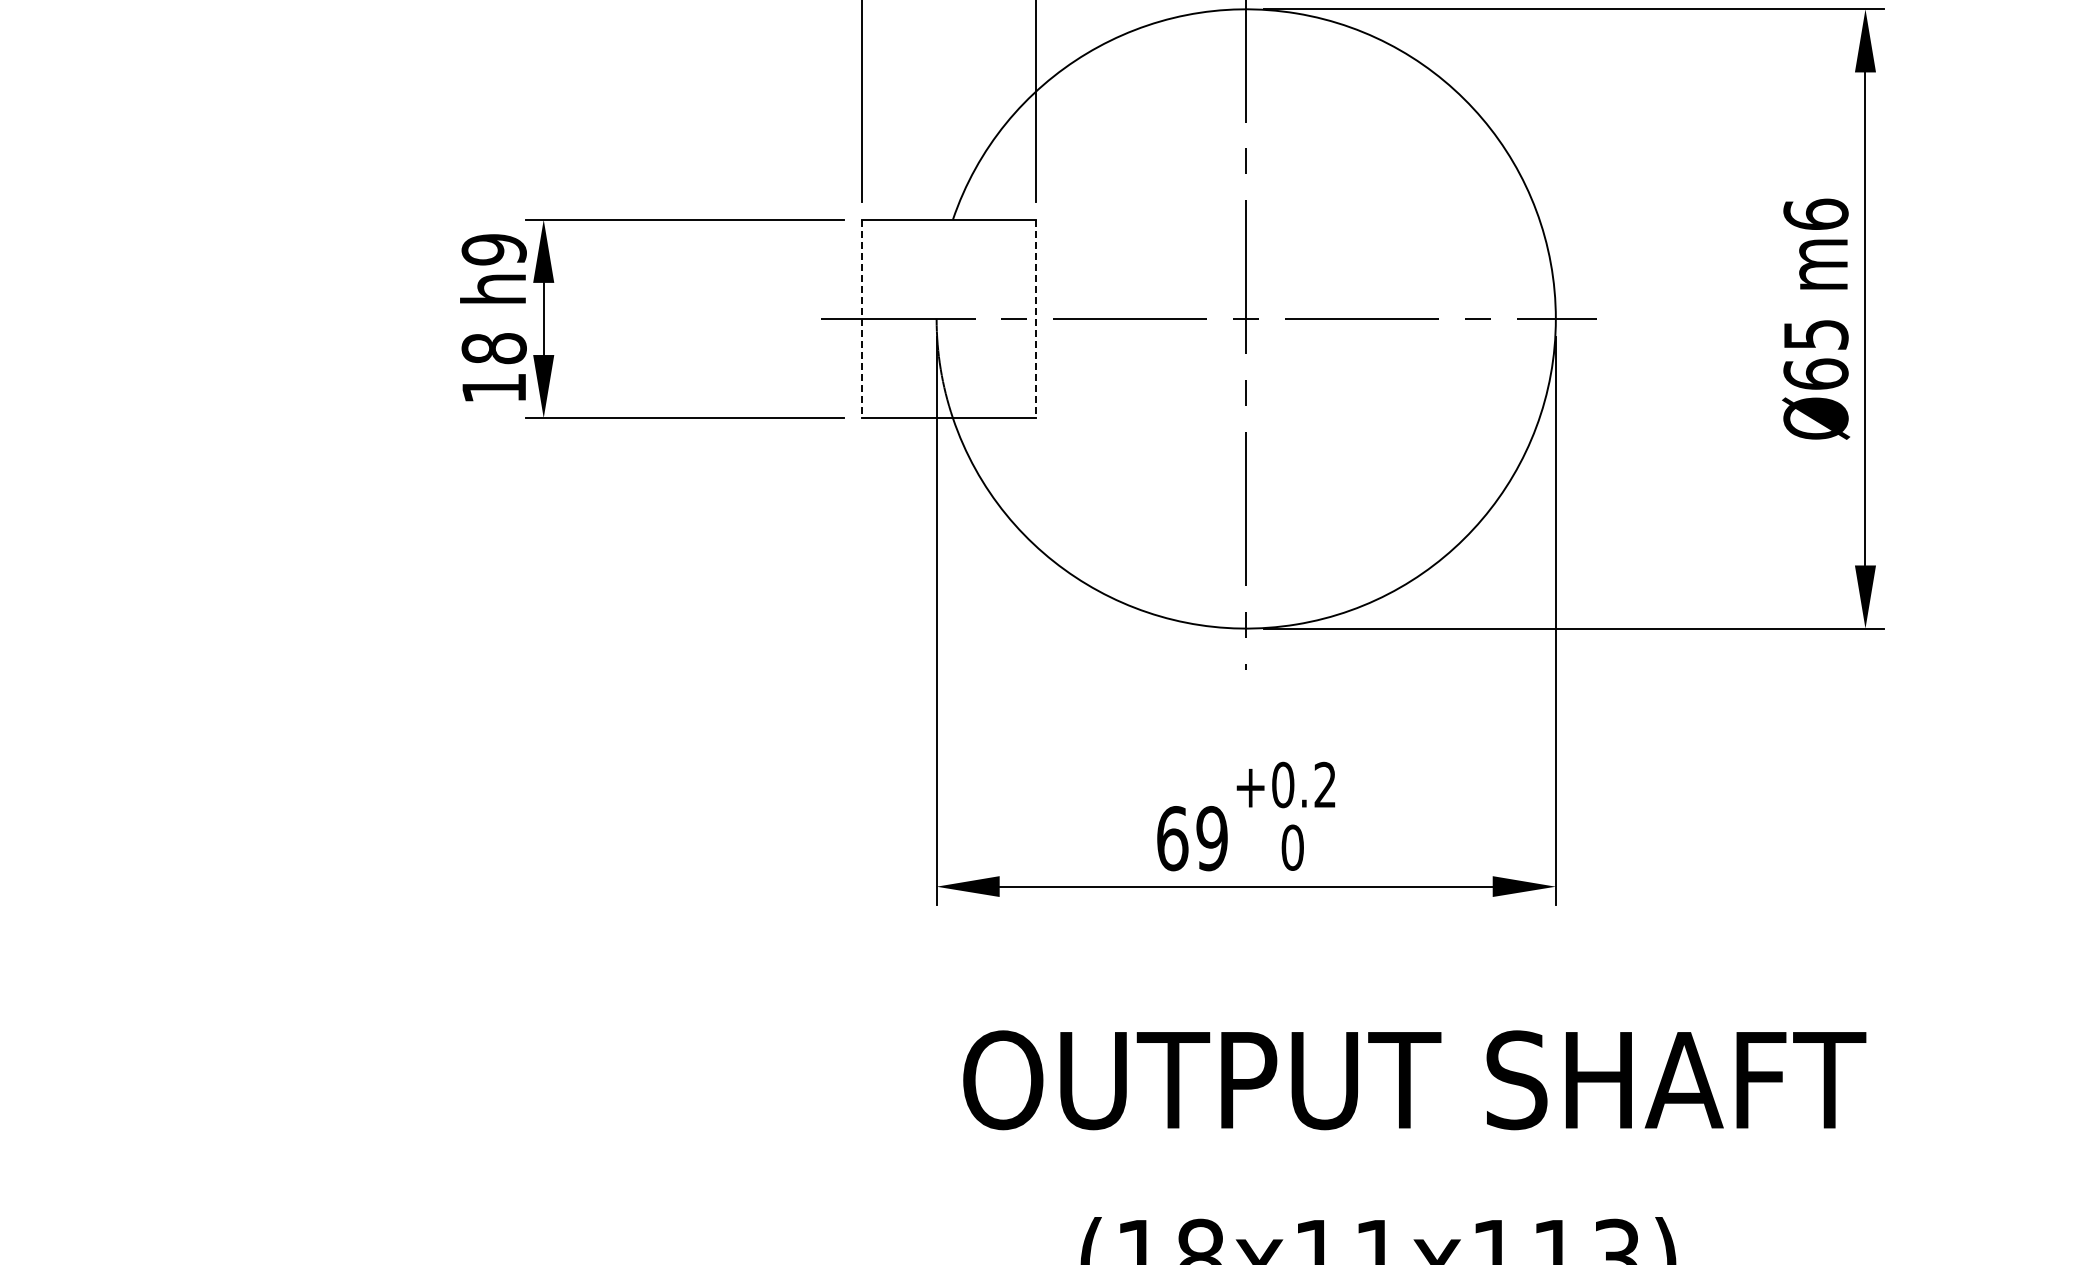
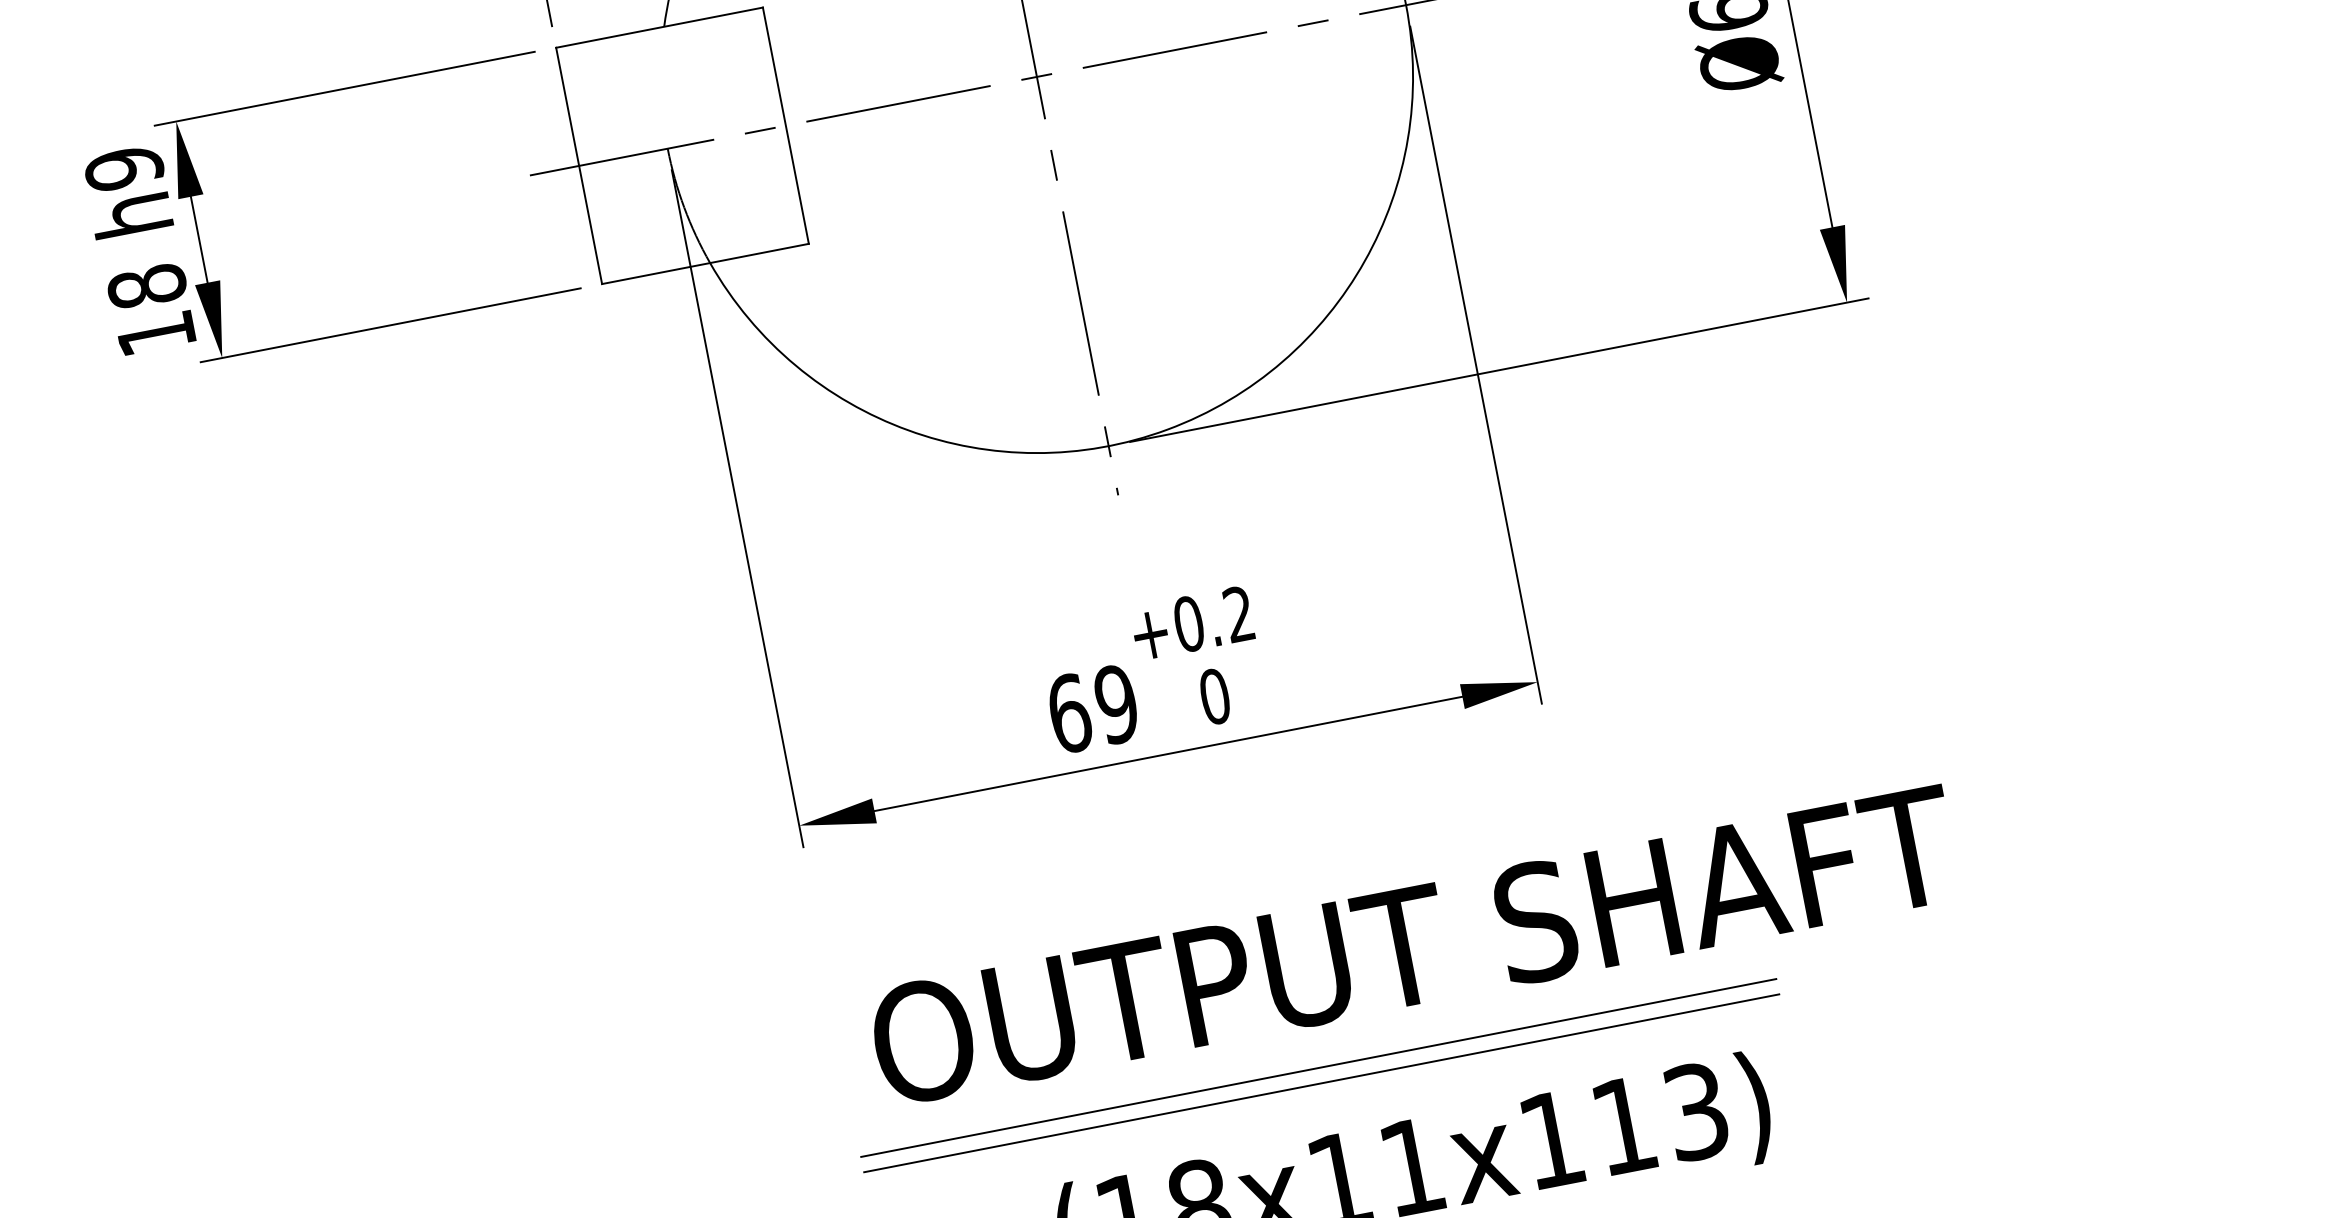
line: (862, 319) -> (579, 166), dashed -> solid
line: (1035, 319) -> (785, 126), dashed -> solid
line: (1318, 1164) -> (1319, 1068), added
line: (1318, 1176) -> (1321, 1082), added

